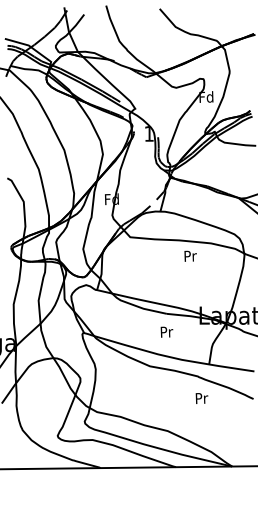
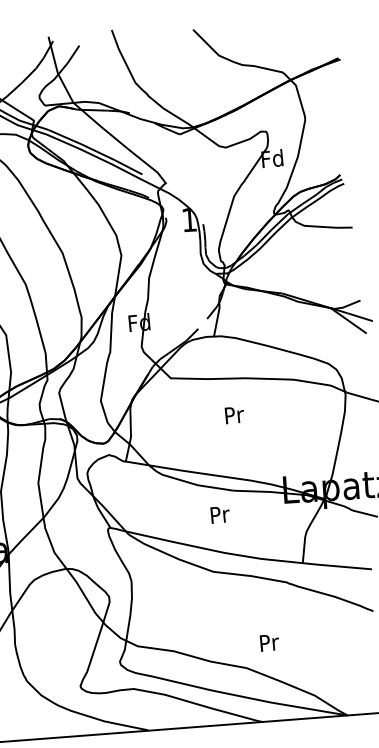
text: (190, 255) -> (234, 414), moved
text: (166, 331) -> (219, 513), moved
text: (201, 398) -> (268, 642), moved

